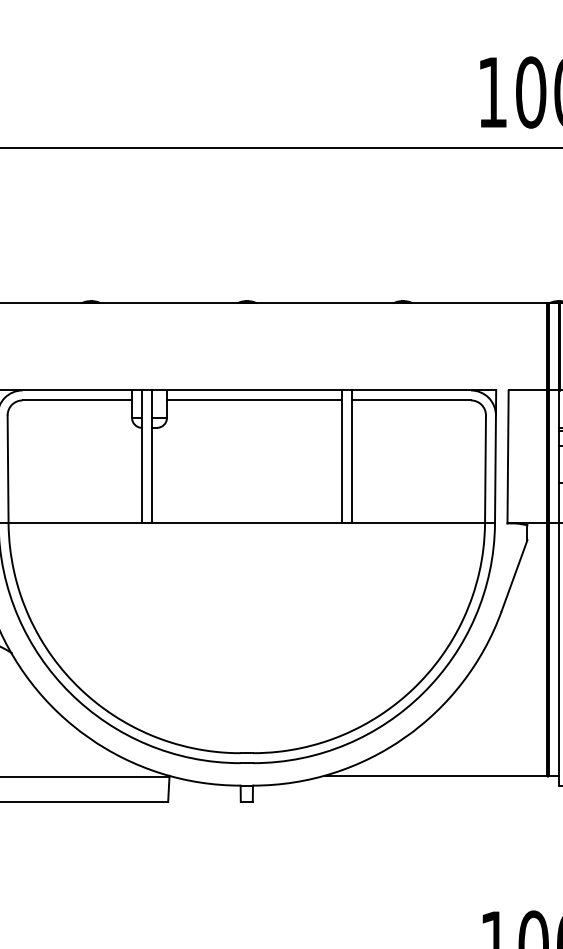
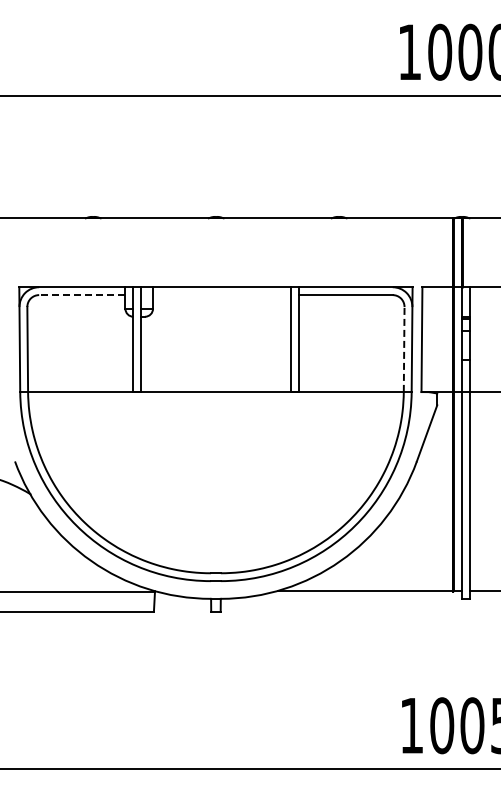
line: (76, 400) -> (81, 295), solid -> dashed
line: (253, 400) -> (221, 295), removed
line: (485, 468) -> (404, 348), solid -> dashed

